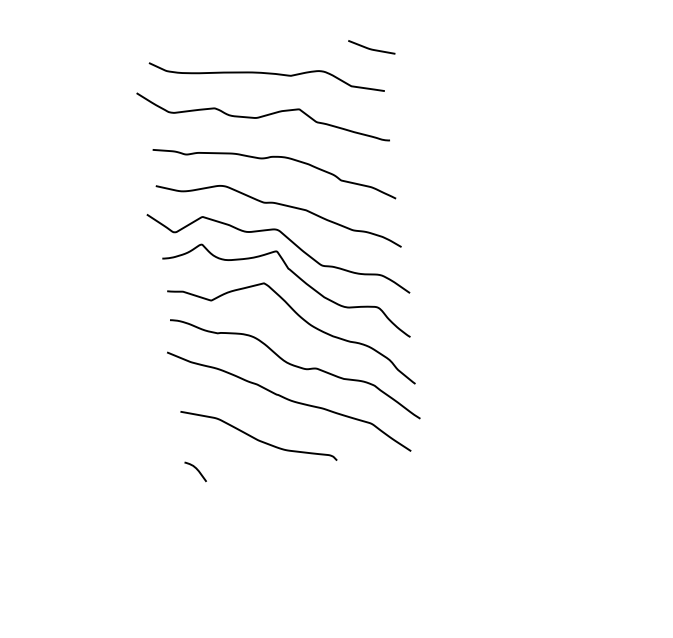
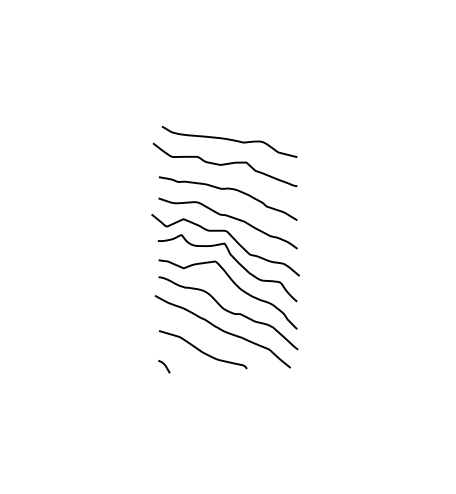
curve: (371, 48) -> (292, 131), removed

